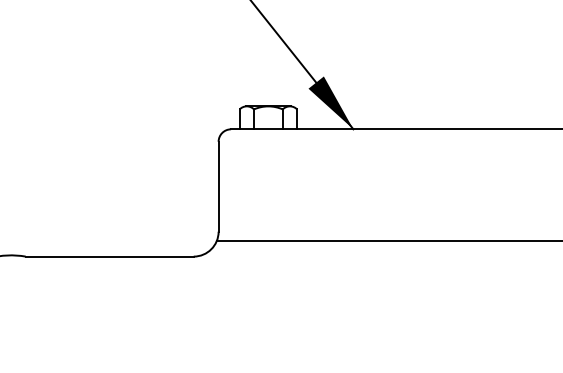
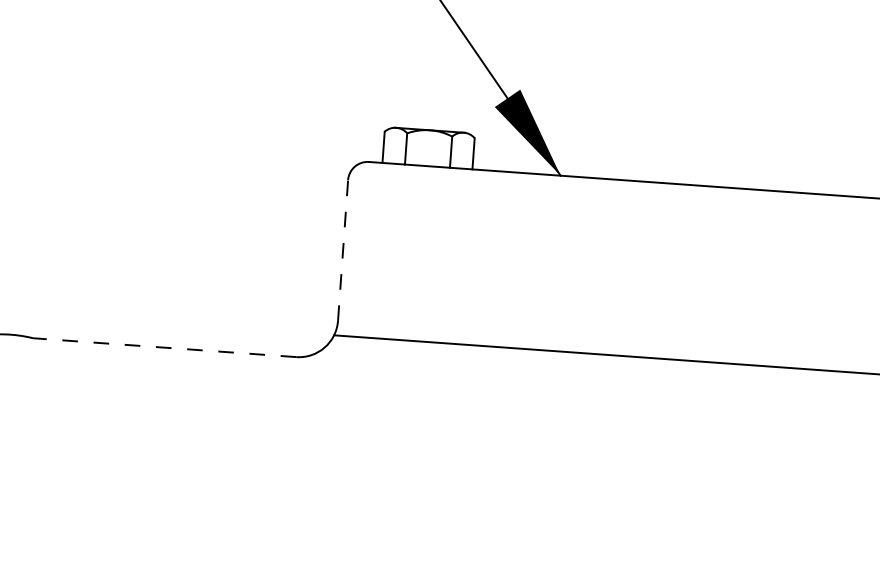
line: (218, 186) -> (342, 250), solid -> dashed
line: (109, 256) -> (164, 347), solid -> dashed

